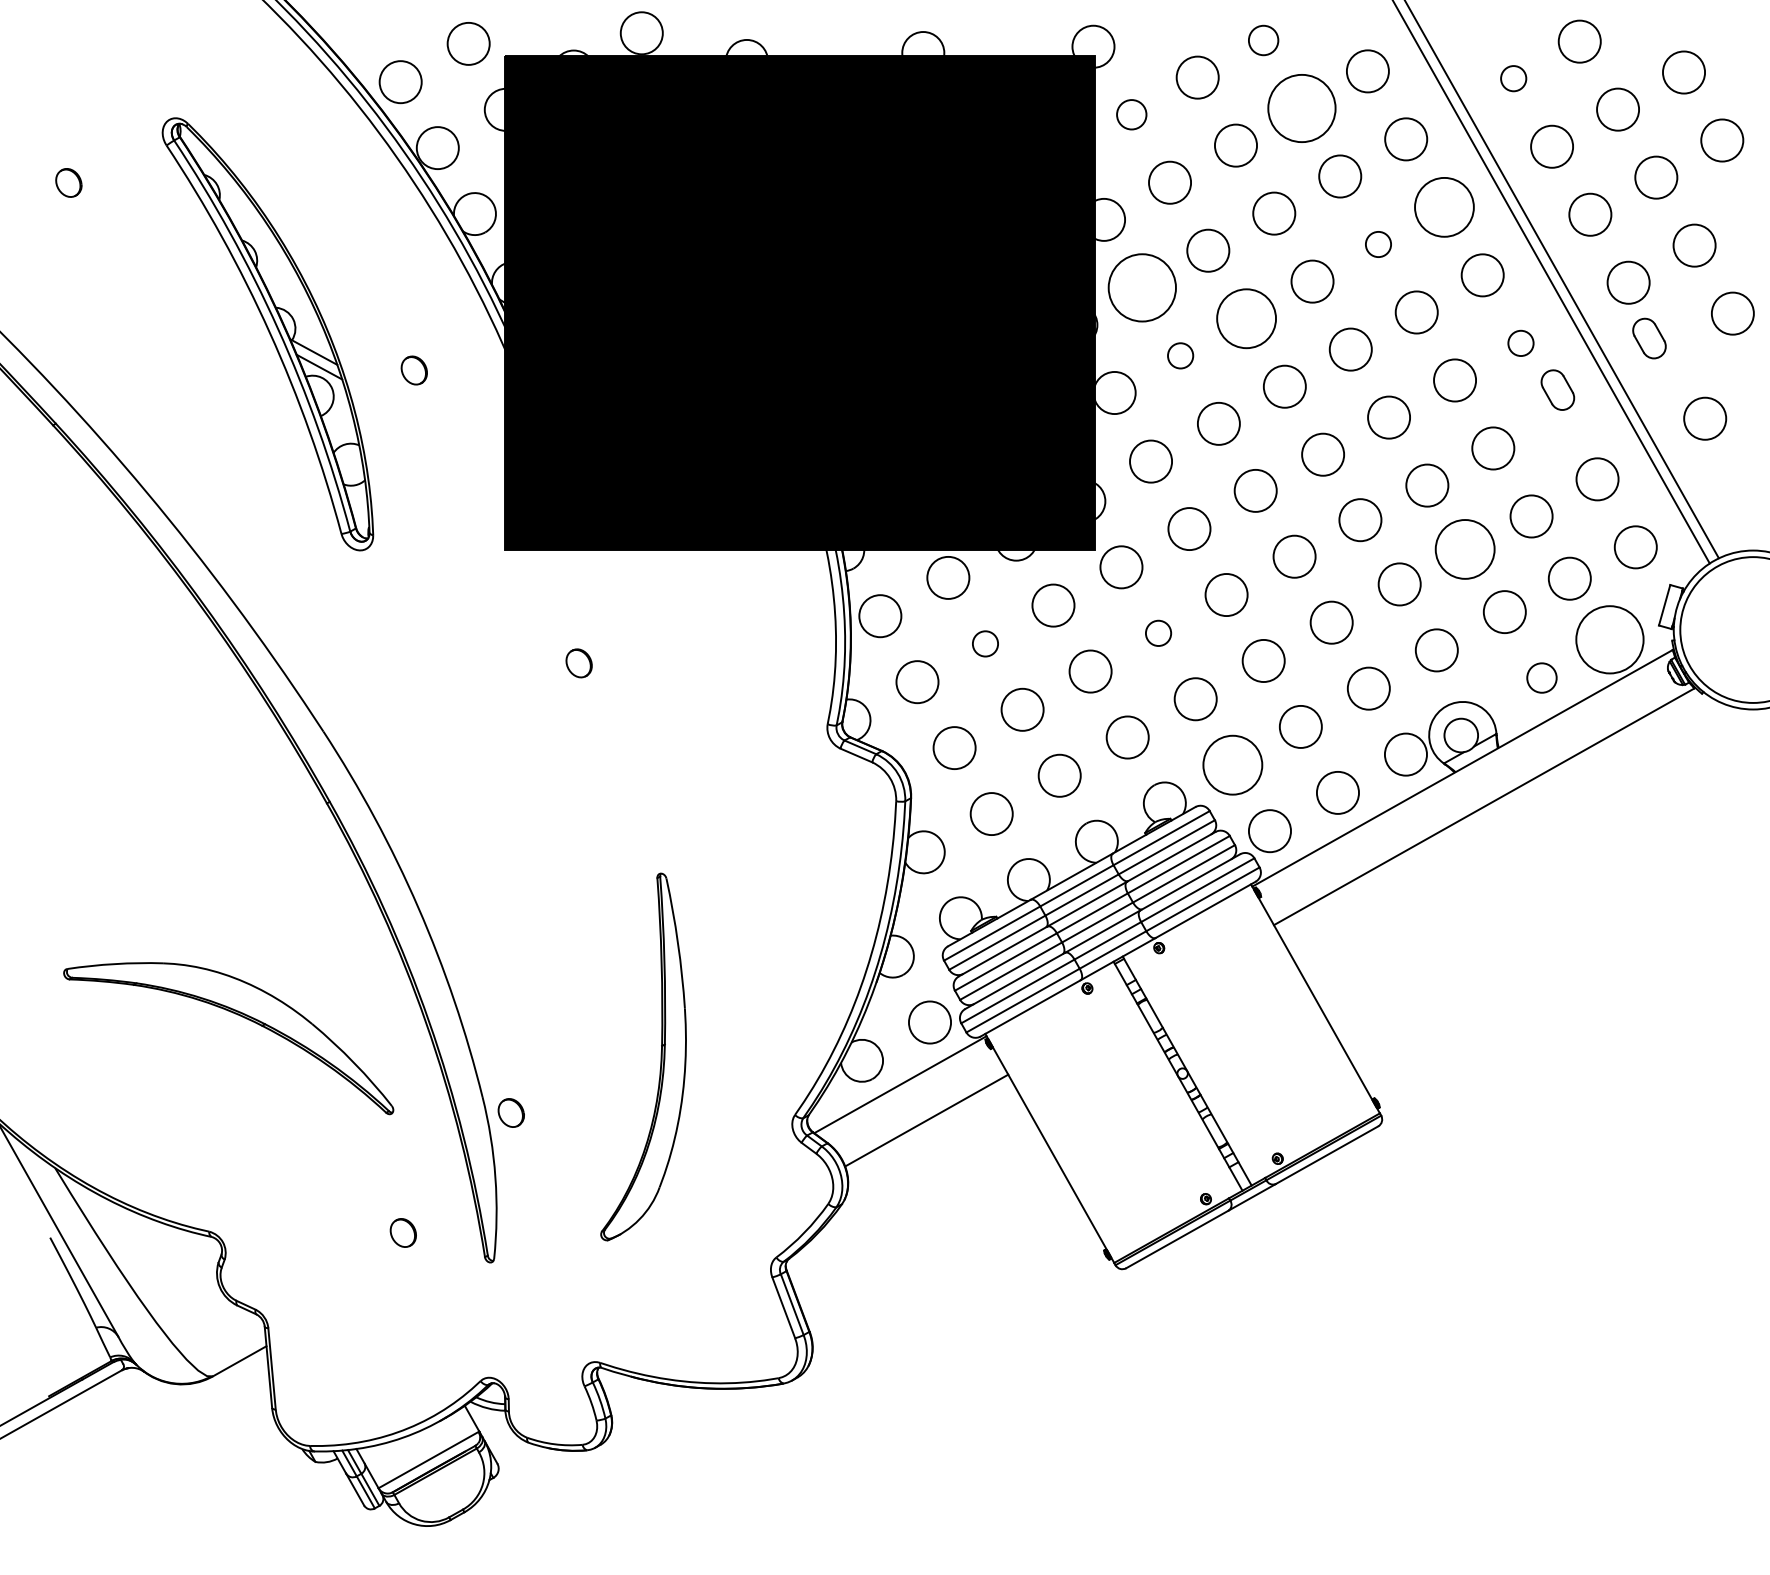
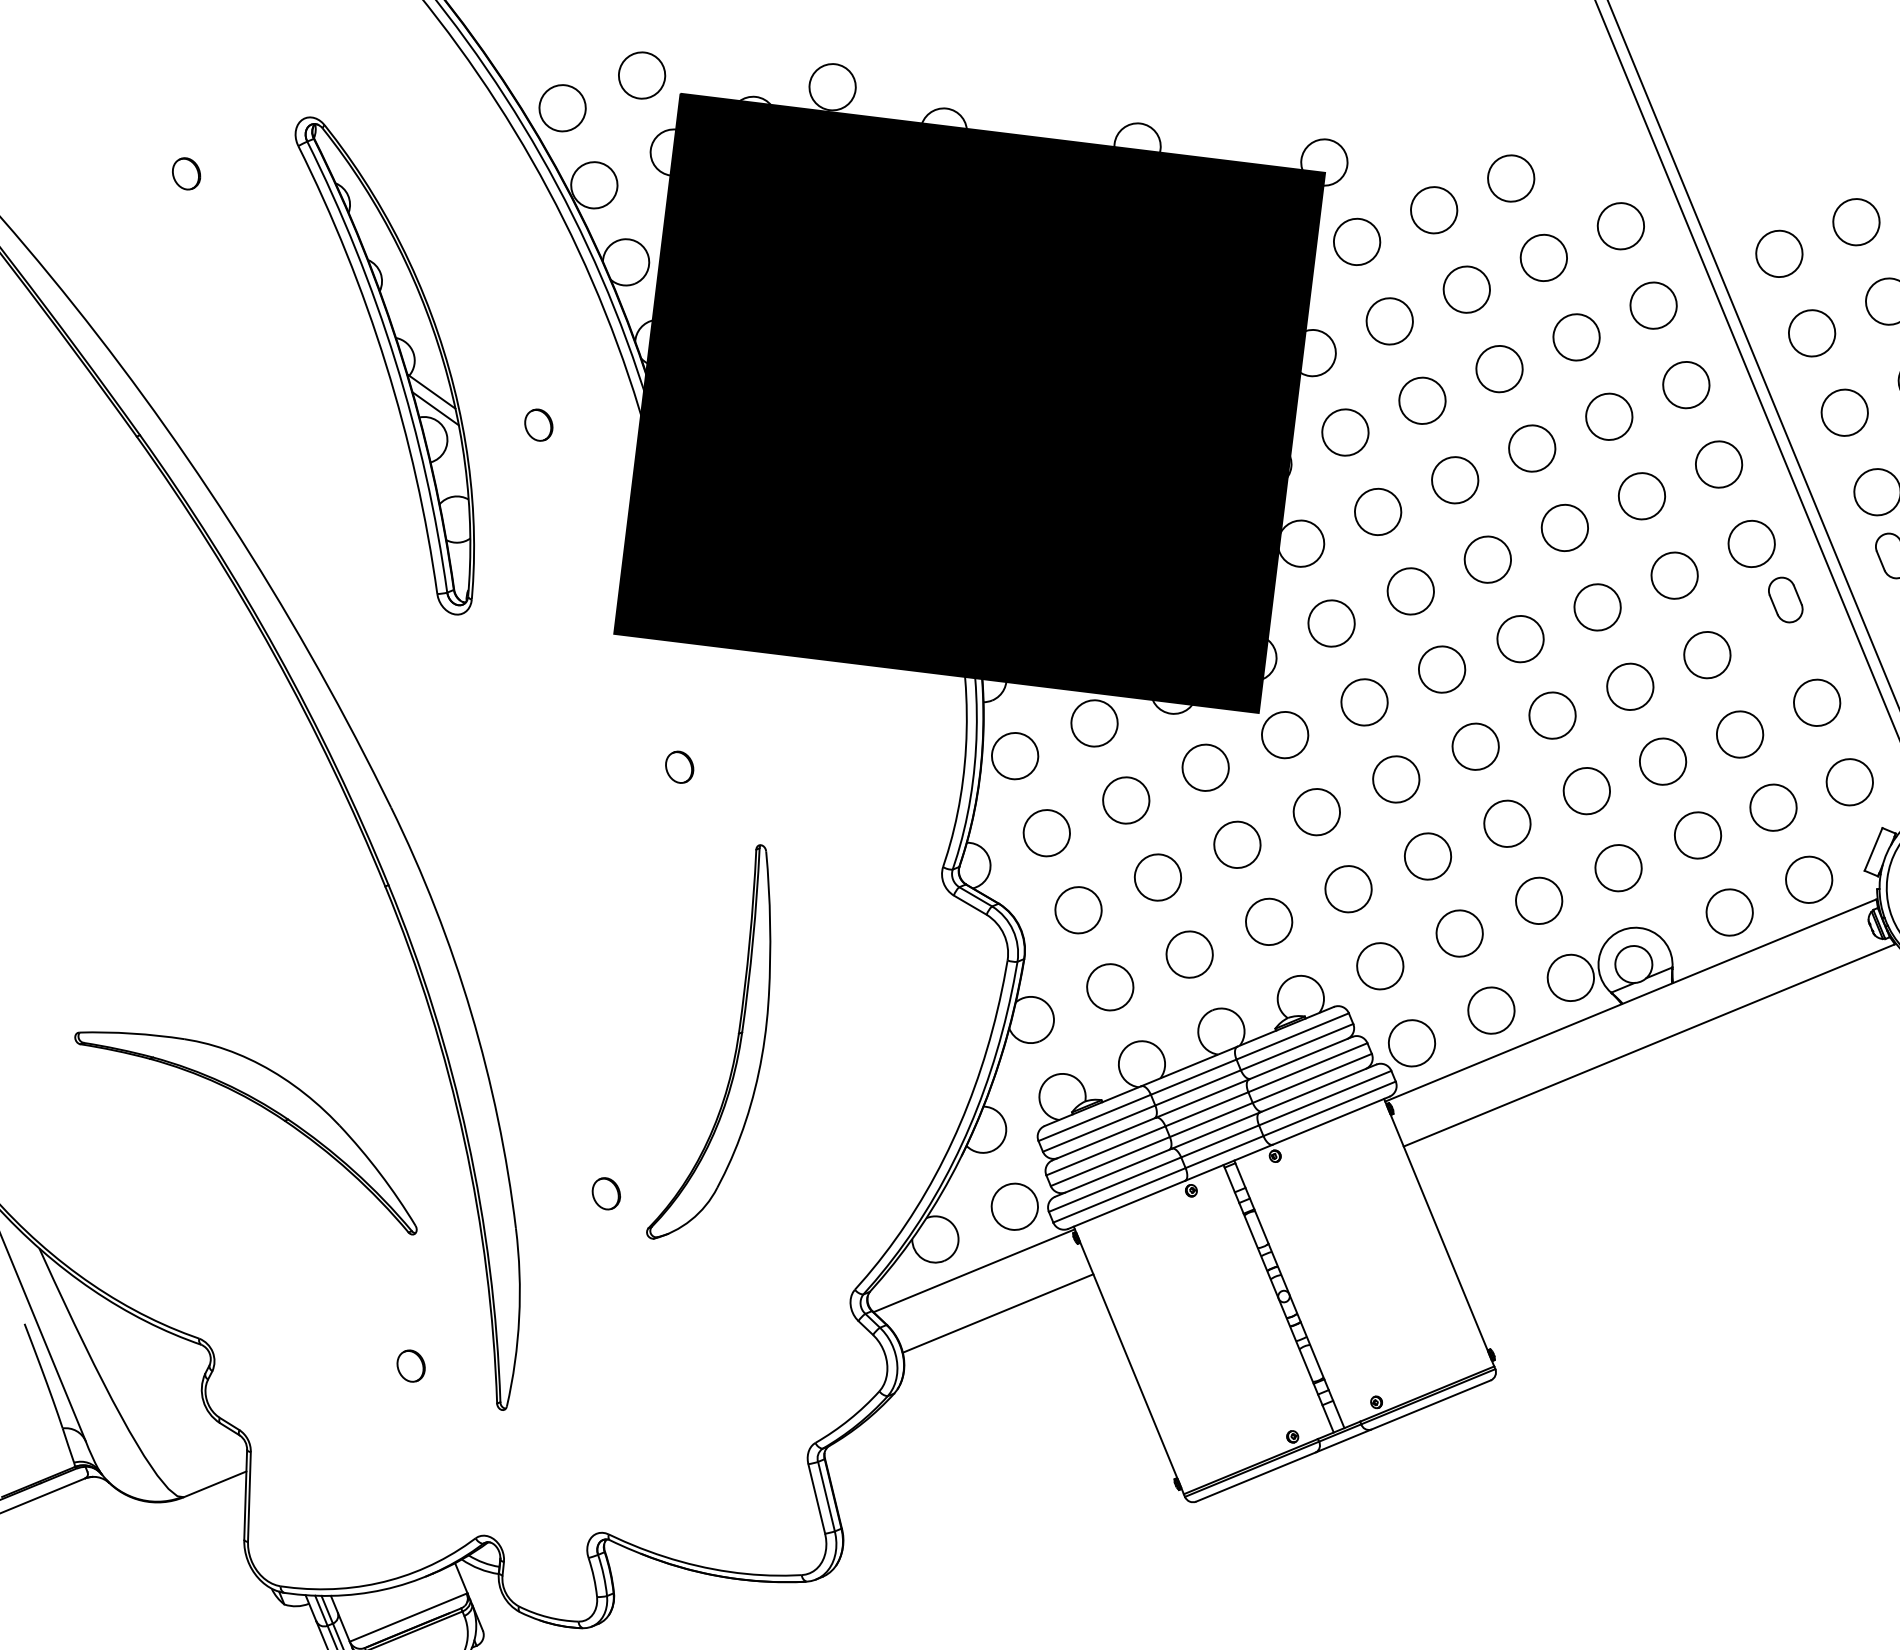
circle: (1263, 40) -> (1511, 178), size x1.43
circle: (1513, 78) -> (1779, 253), size x1.67
circle: (1301, 108) -> (1543, 257), size x0.62
circle: (1131, 114) -> (1356, 241), size x1.43
circle: (1444, 207) -> (1686, 385), size x0.71
circle: (1378, 244) -> (1609, 416), size x1.67
circle: (1142, 287) -> (1345, 432), size x0.62
circle: (1246, 318) -> (1455, 479), size x0.71
circle: (1520, 343) -> (1751, 544), size x1.67
circle: (1180, 355) -> (1378, 511), size x1.67
circle: (1464, 549) -> (1662, 761), size x0.71
circle: (1158, 633) -> (1316, 812), size x1.67
circle: (1609, 639) -> (1808, 879), size x0.62
circle: (985, 643) -> (1126, 800), size x1.67
circle: (1541, 677) -> (1729, 911), size x1.43
circle: (1232, 765) -> (1379, 966), size x0.71
part: (660, 1056) -> (735, 1044), moved
part: (510, 1112) -> (605, 1193), moved

